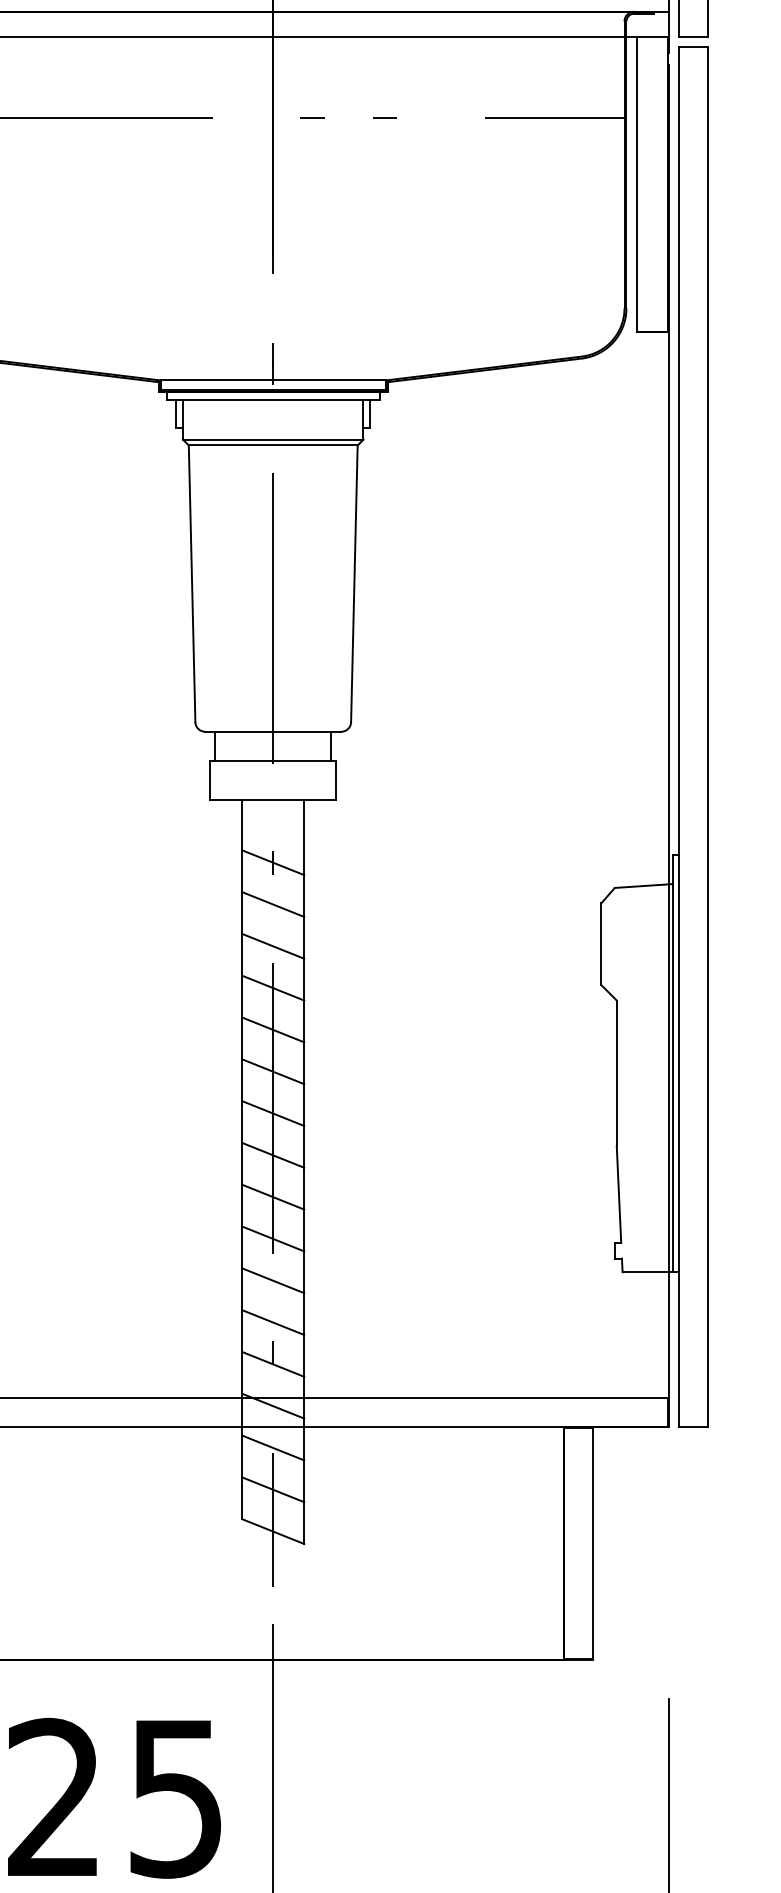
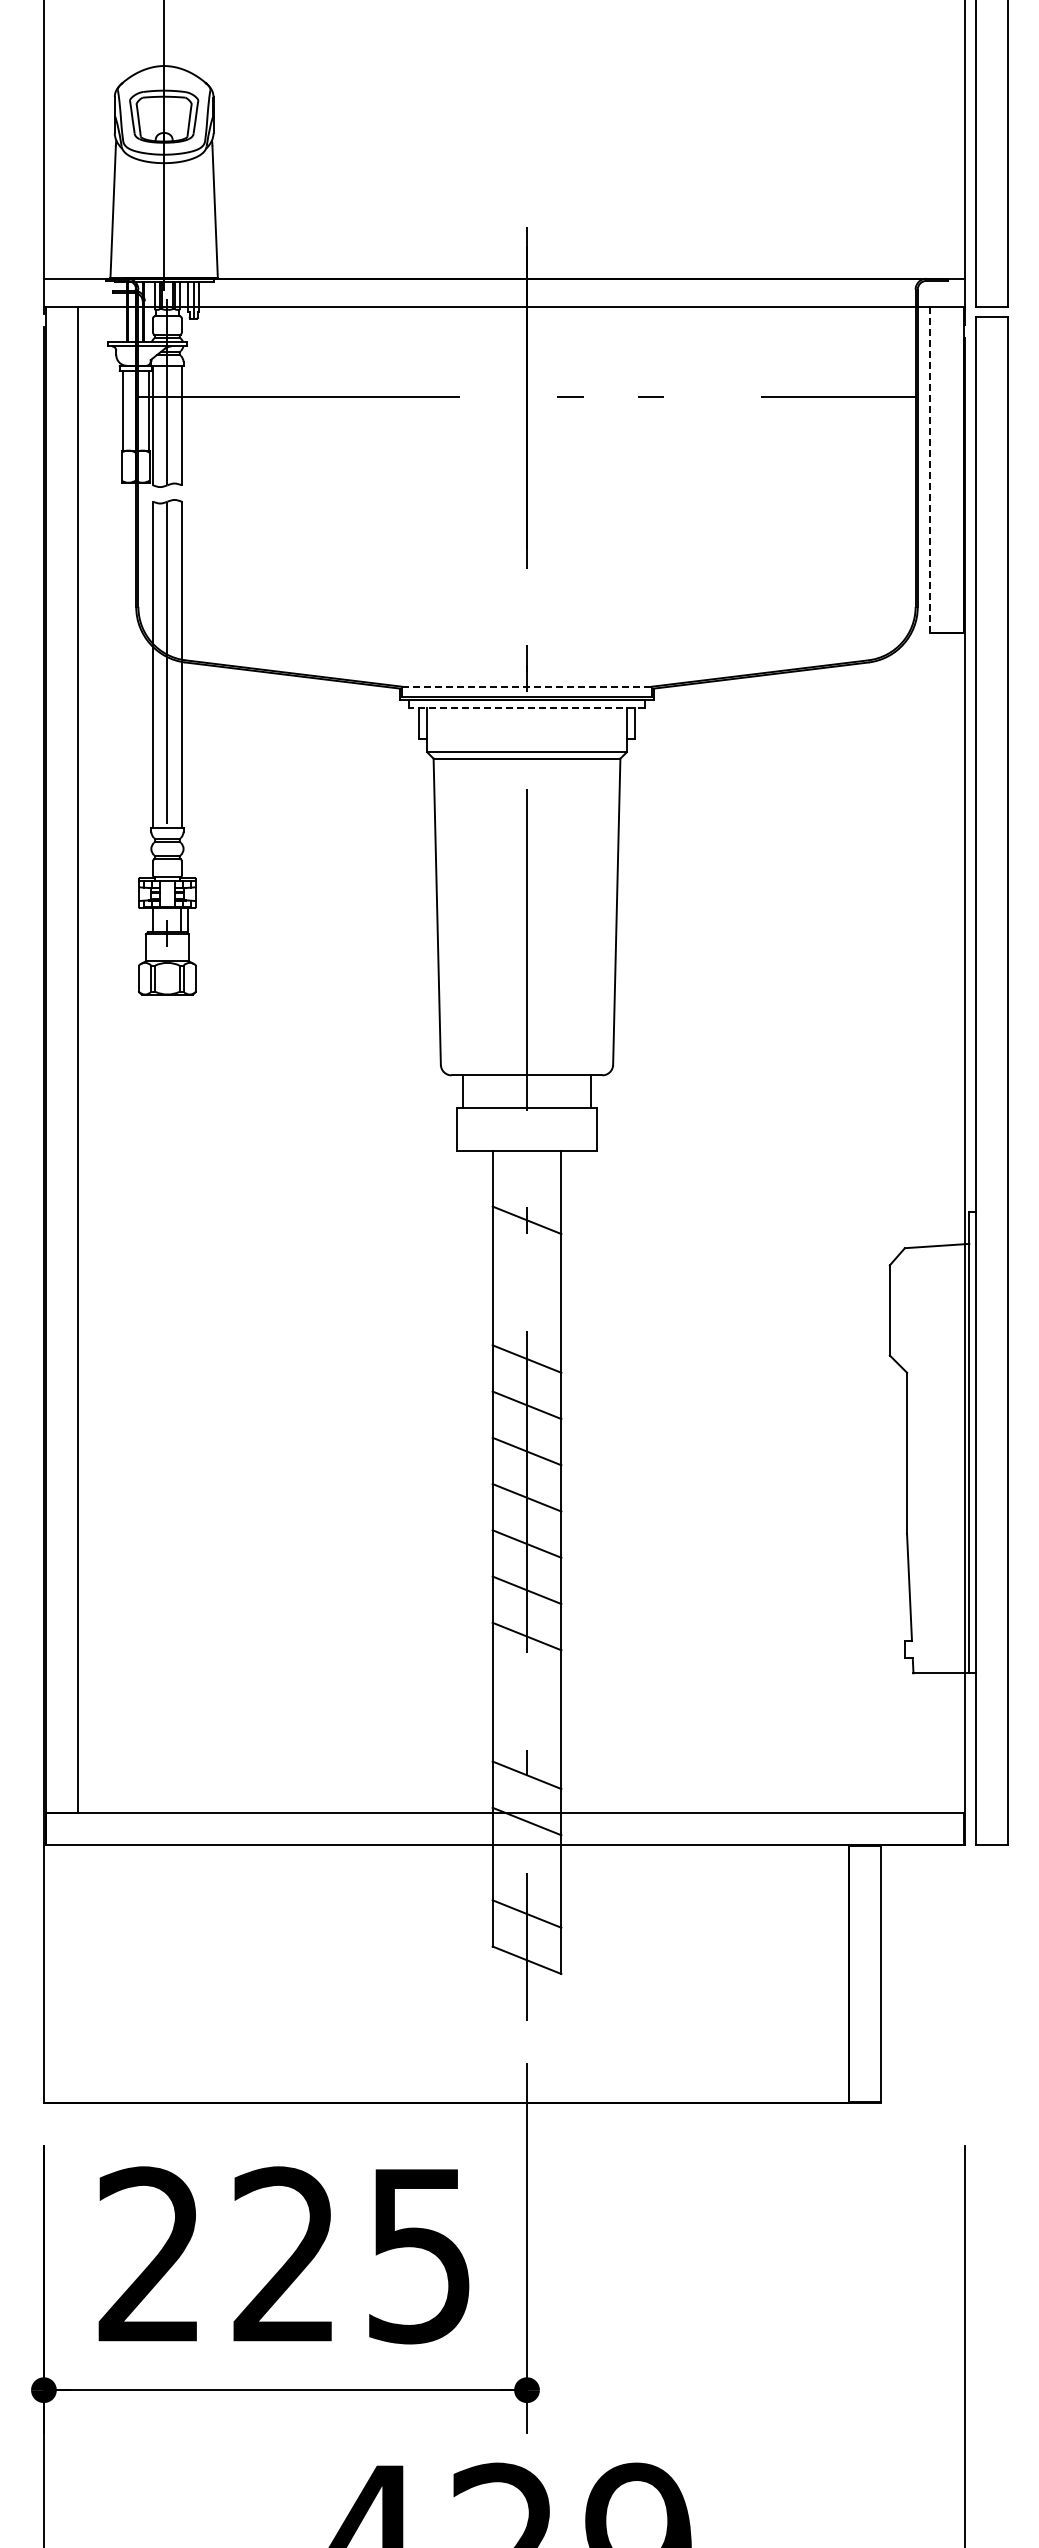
line: (637, 184) -> (929, 469), solid -> dashed
line: (273, 380) -> (527, 686), solid -> dashed
line: (272, 400) -> (526, 708), solid -> dashed
line: (272, 904) -> (526, 1266), removed
line: (272, 946) -> (526, 1312), removed
line: (272, 1280) -> (526, 1682), removed
line: (272, 1322) -> (526, 1728), removed
line: (272, 1447) -> (526, 1867), removed

